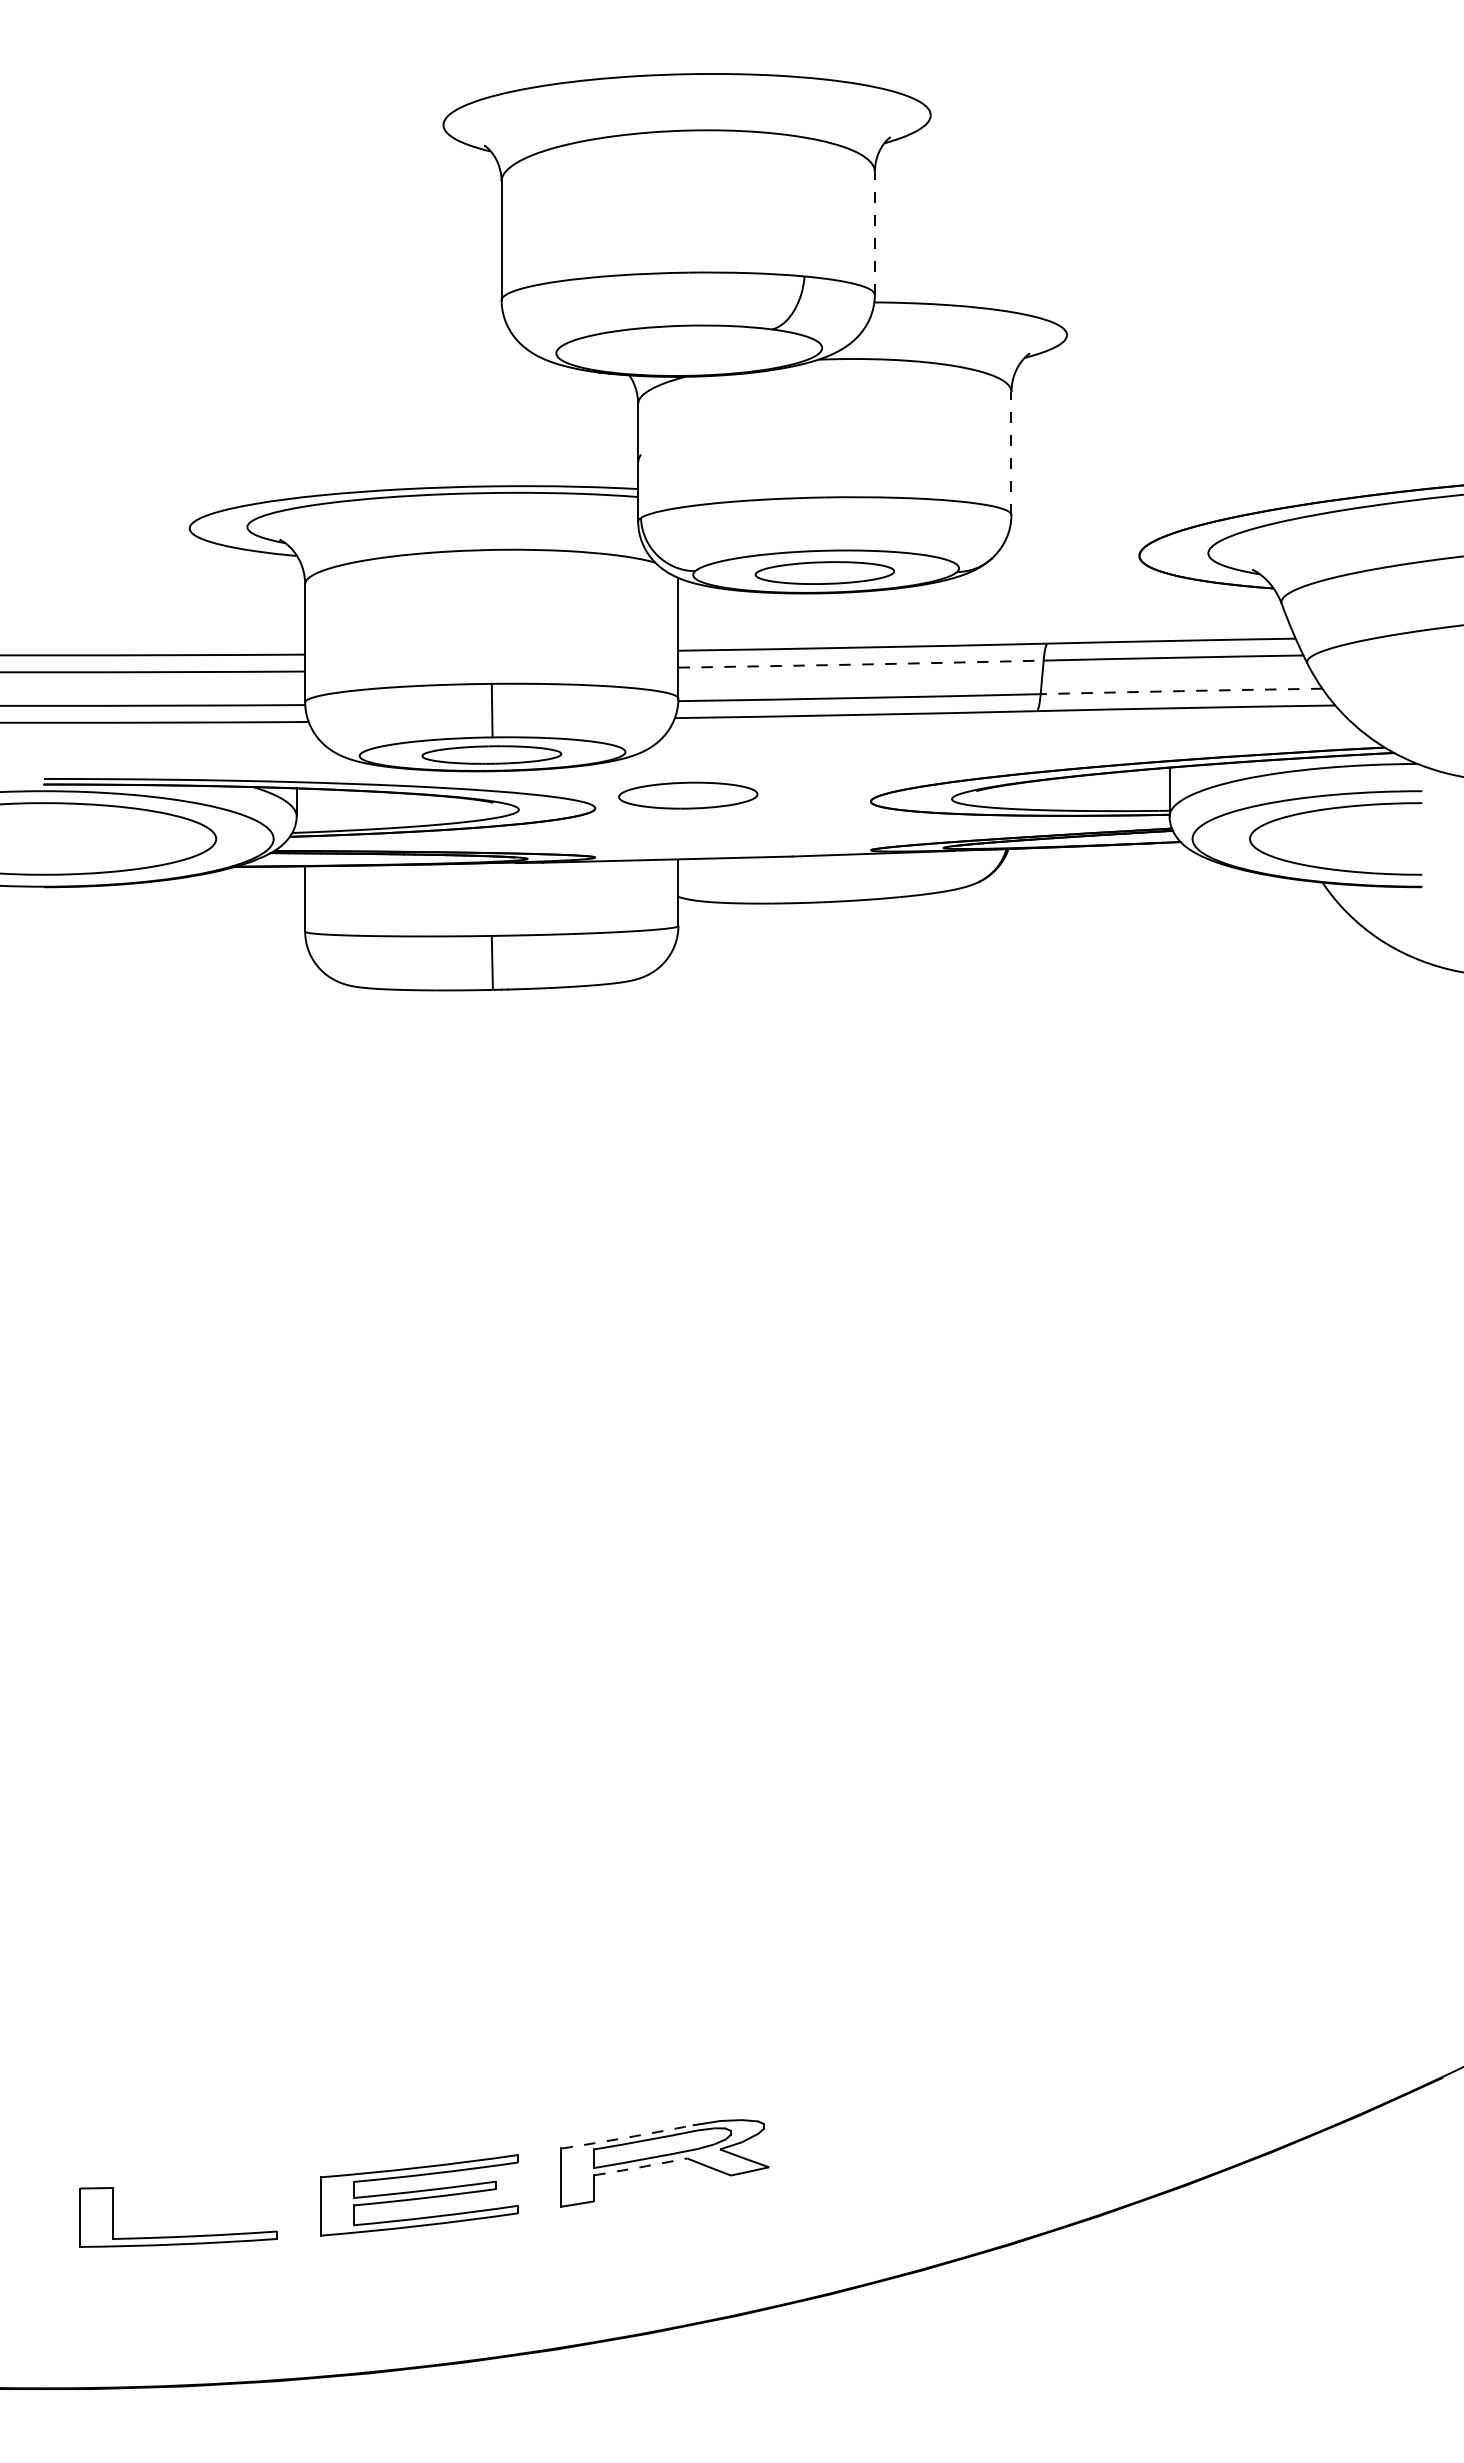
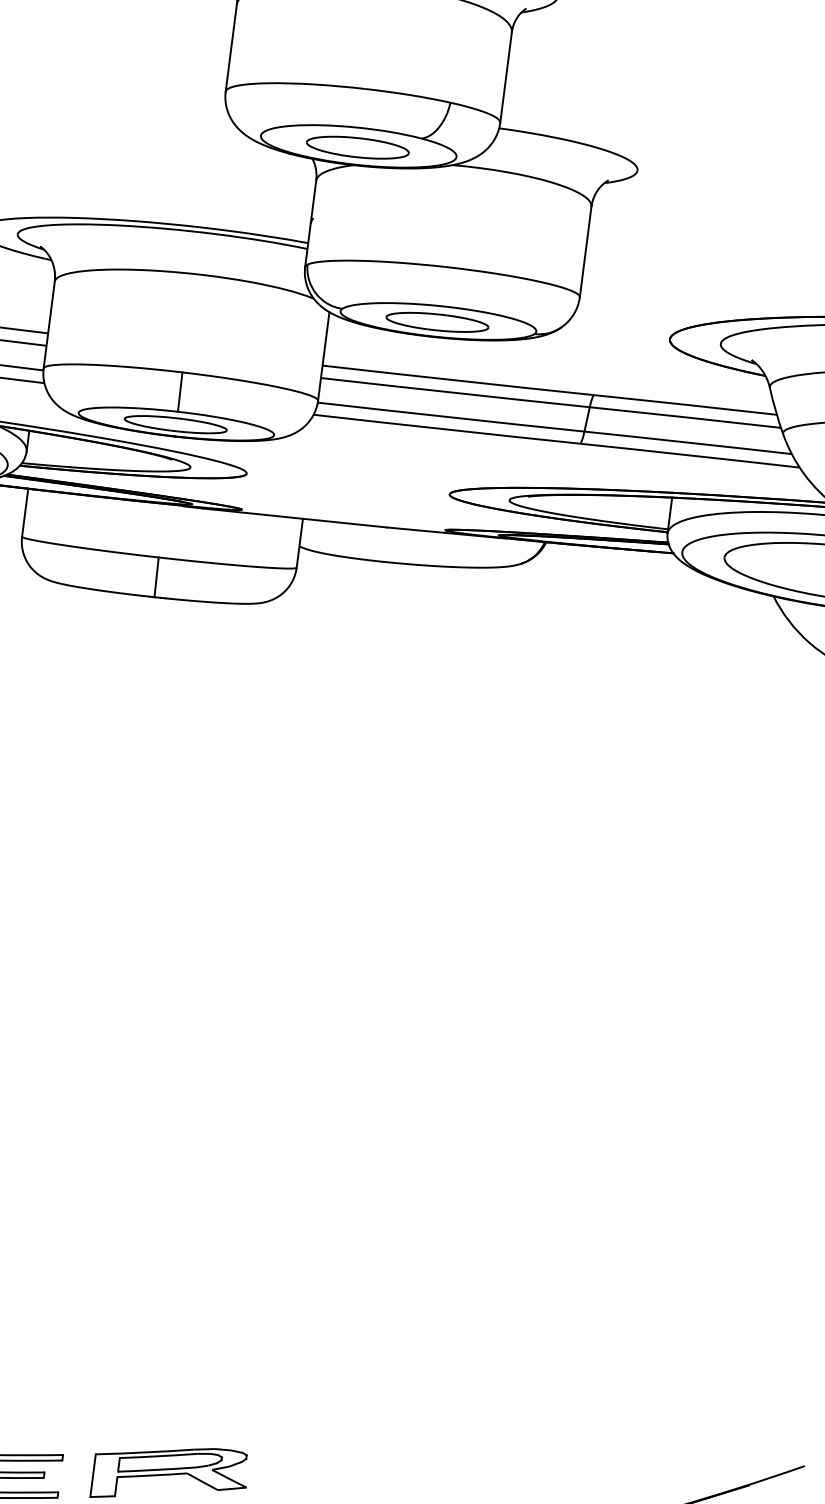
line: (874, 233) -> (505, 77), dashed -> solid
line: (1011, 453) -> (585, 252), dashed -> solid
arc: (861, 664) -> (455, 392), dashed -> solid
arc: (1181, 691) -> (688, 442), dashed -> solid
part: (688, 795) -> (358, 147), moved
arc: (627, 2137) -> (145, 1452), dashed -> solid
arc: (640, 2167) -> (152, 1475), dashed -> solid

